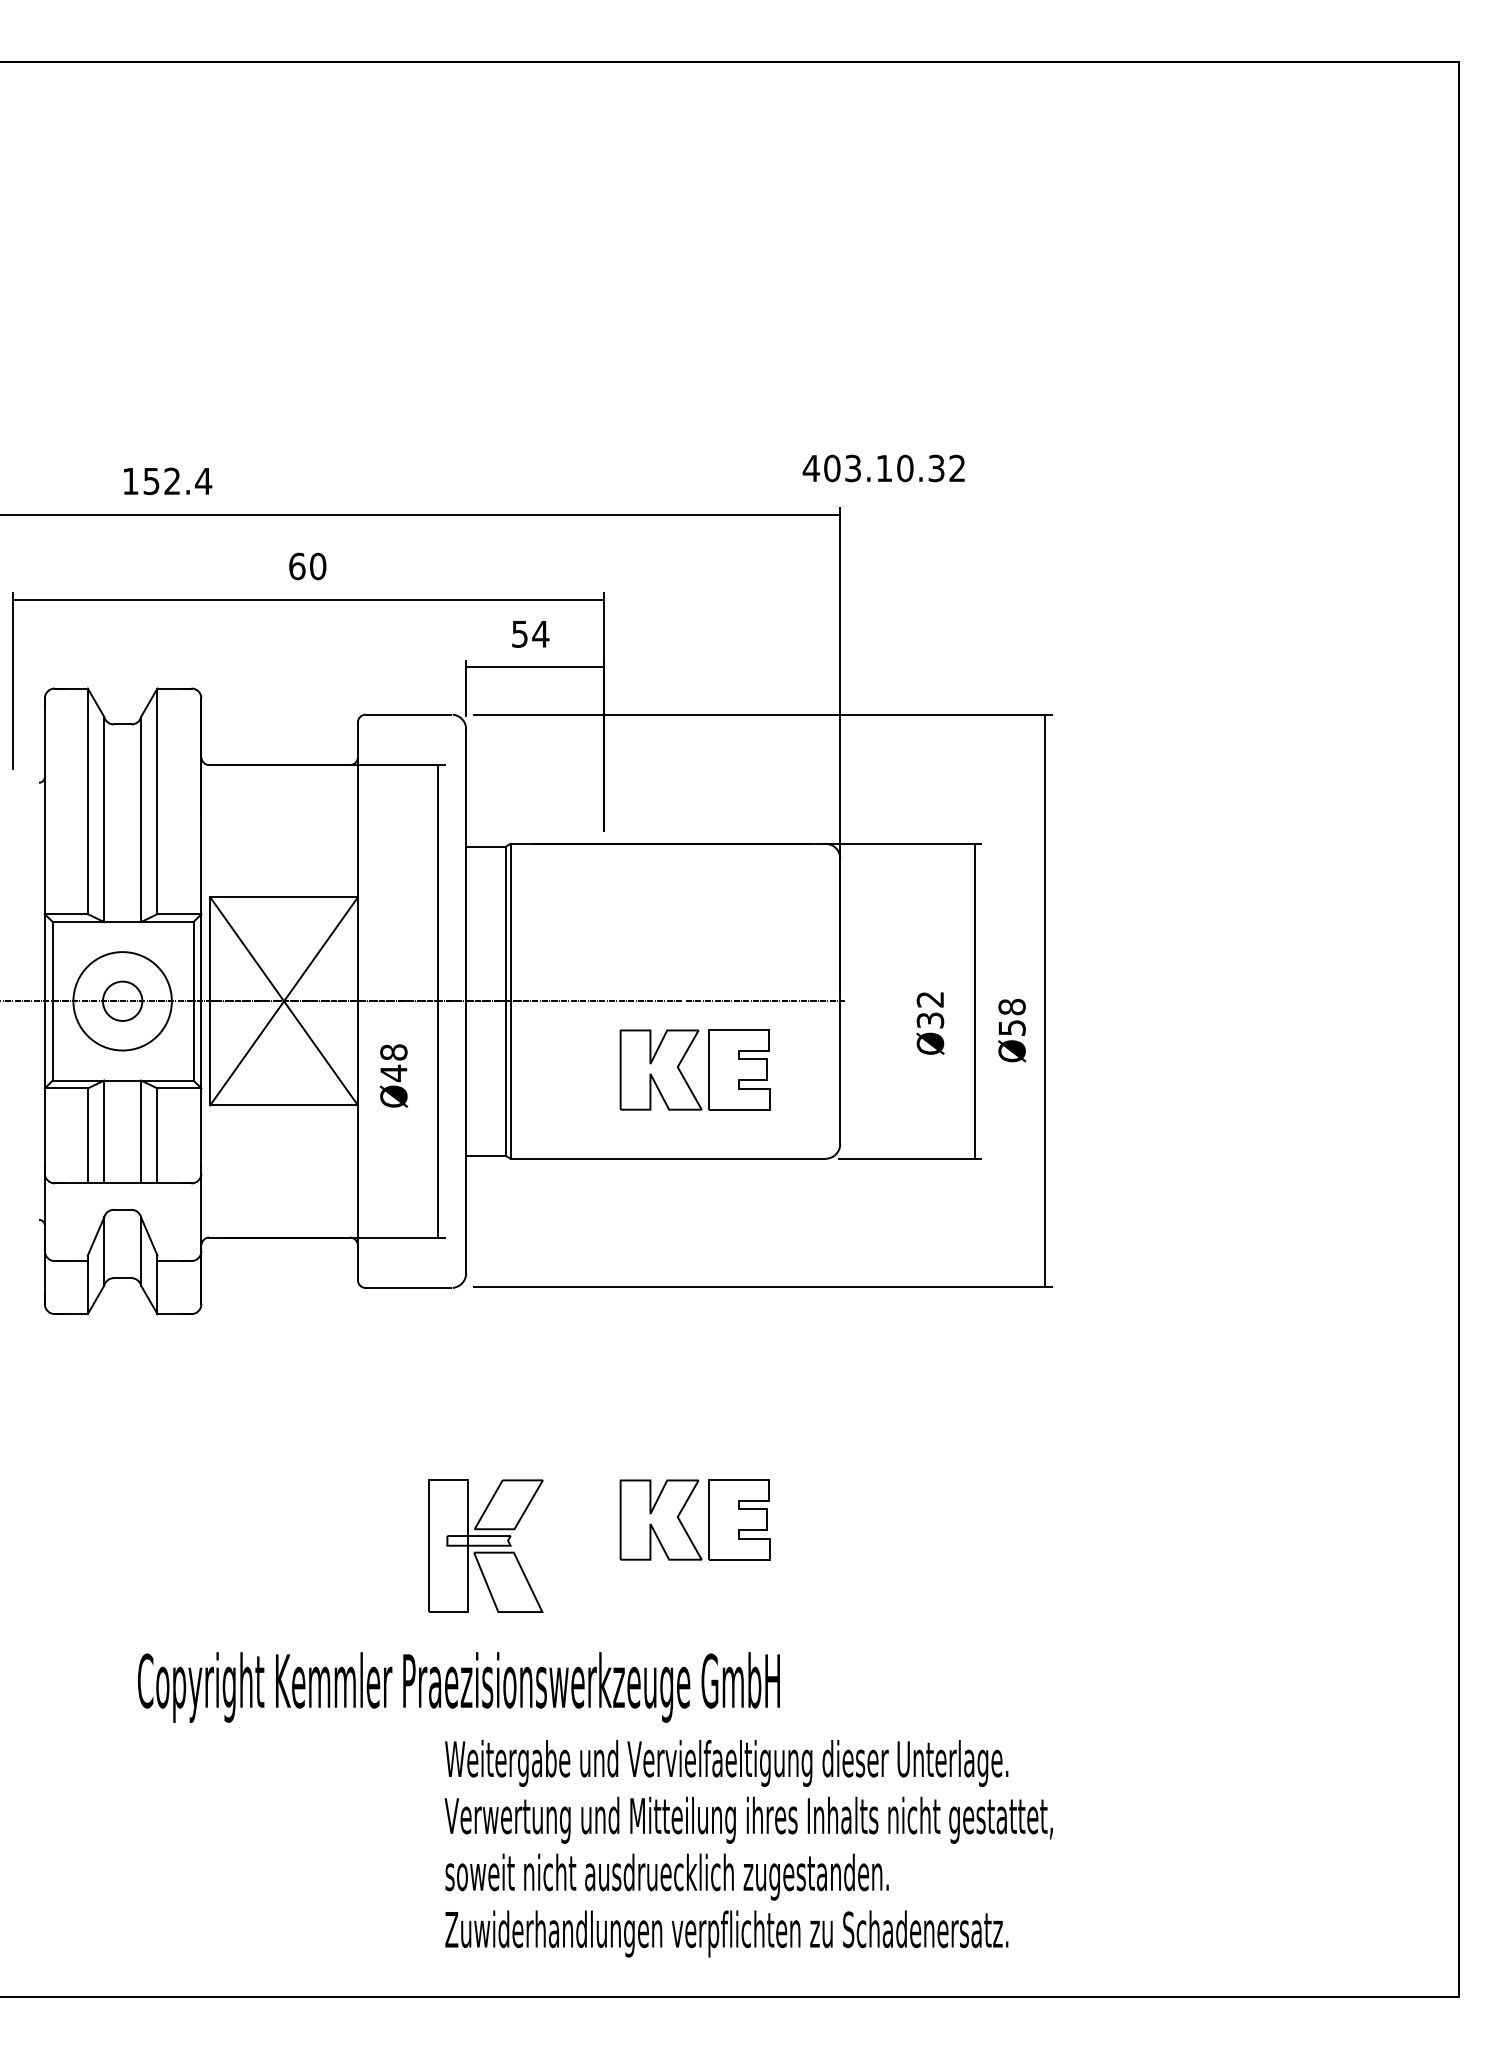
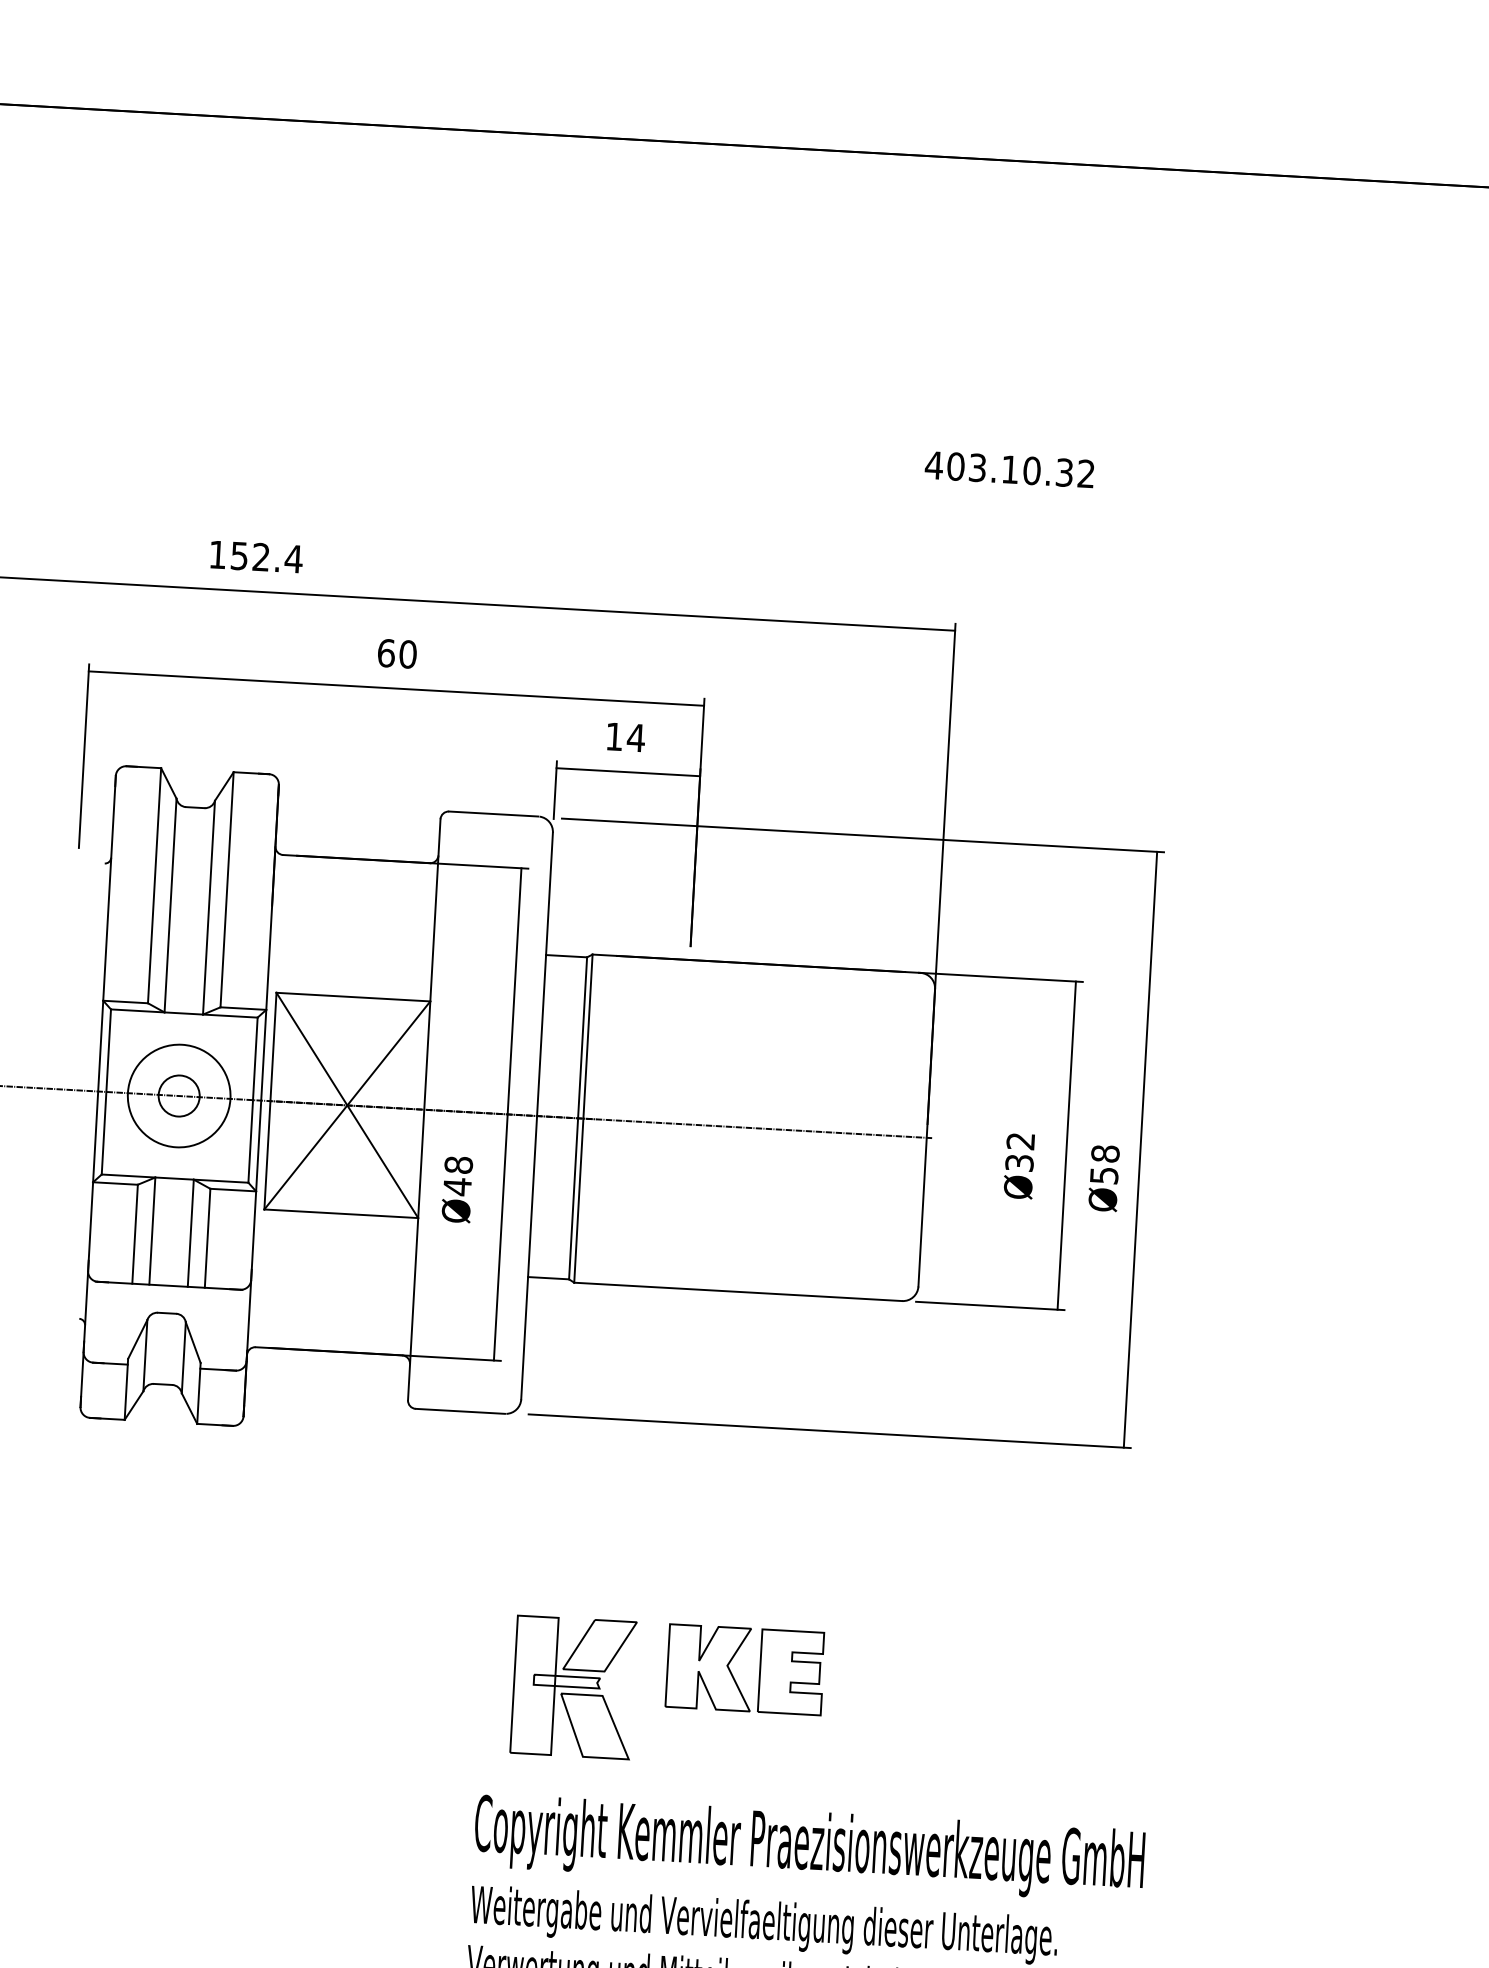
text: (883, 468) -> (1009, 469), moved
text: (519, 634) -> (613, 737), 54 -> 14
part: (684, 1076) -> (760, 1207), removed
part: (485, 1545) -> (573, 1686), moved
text: (458, 1687) -> (808, 1848), moved

